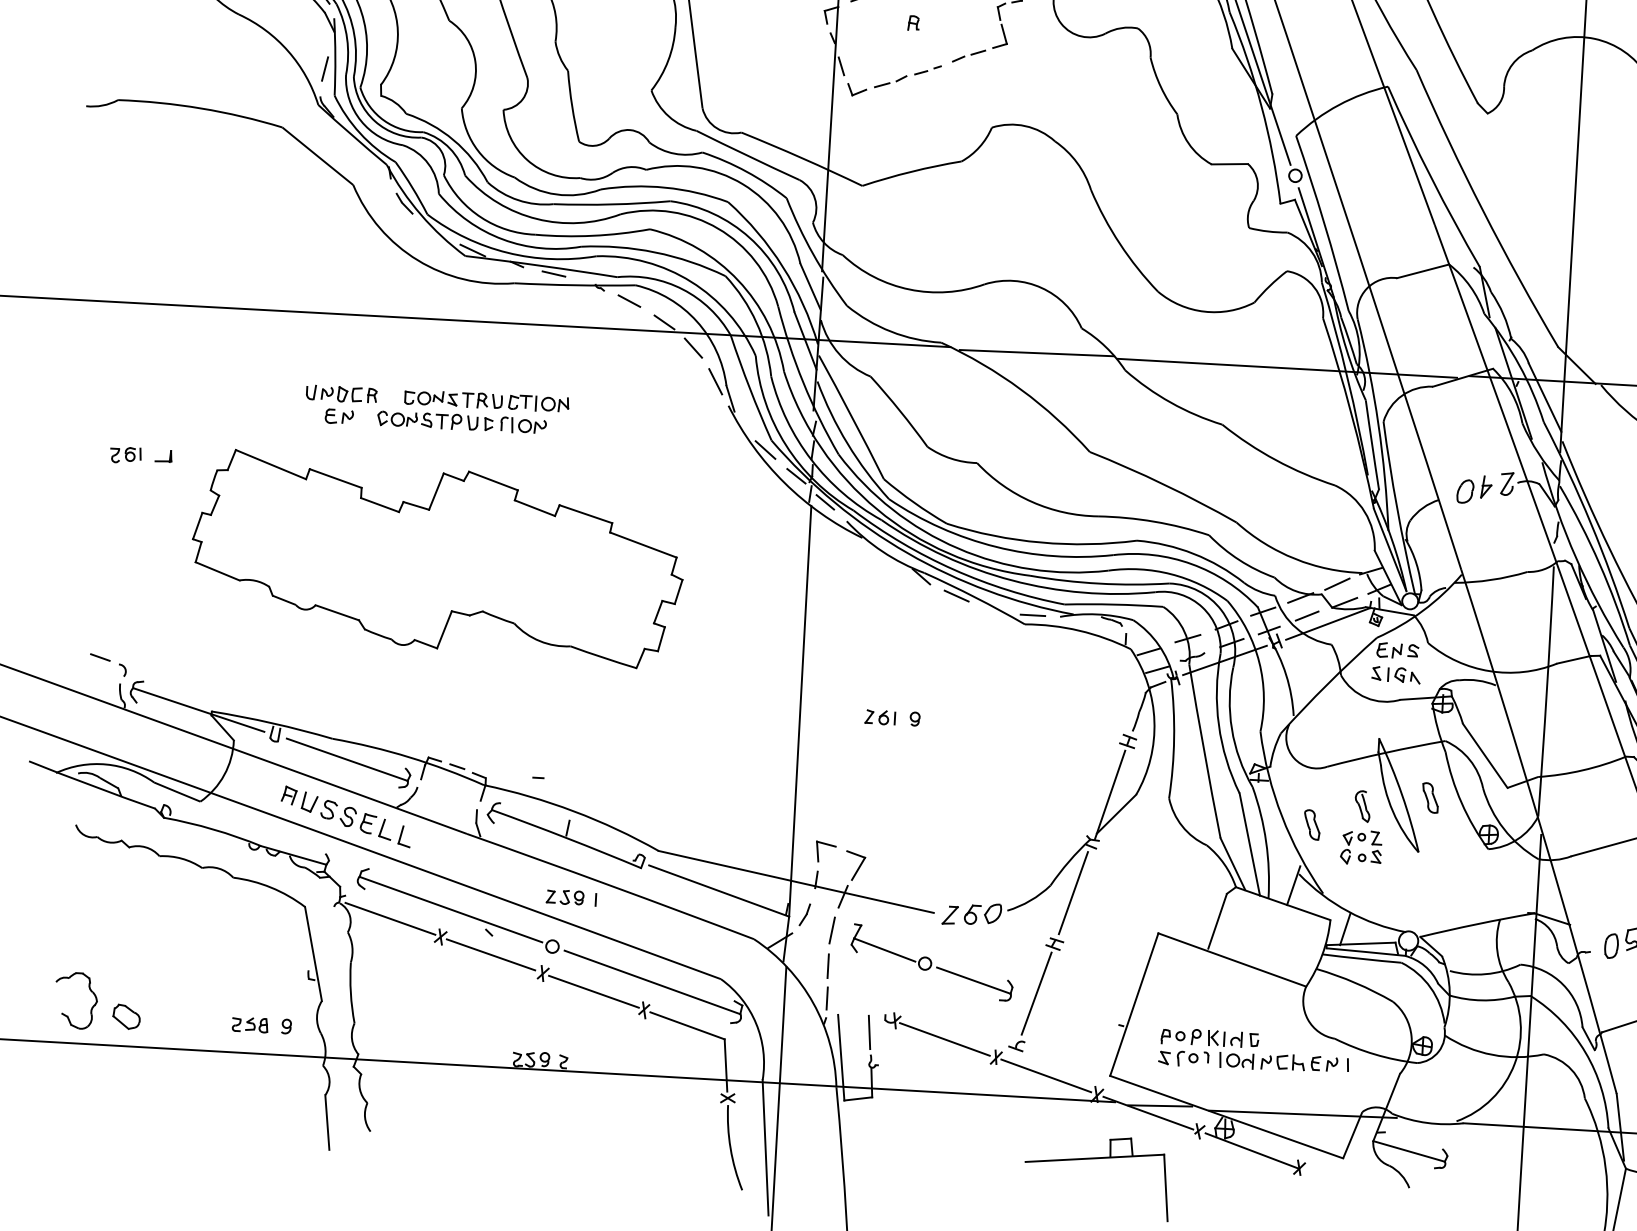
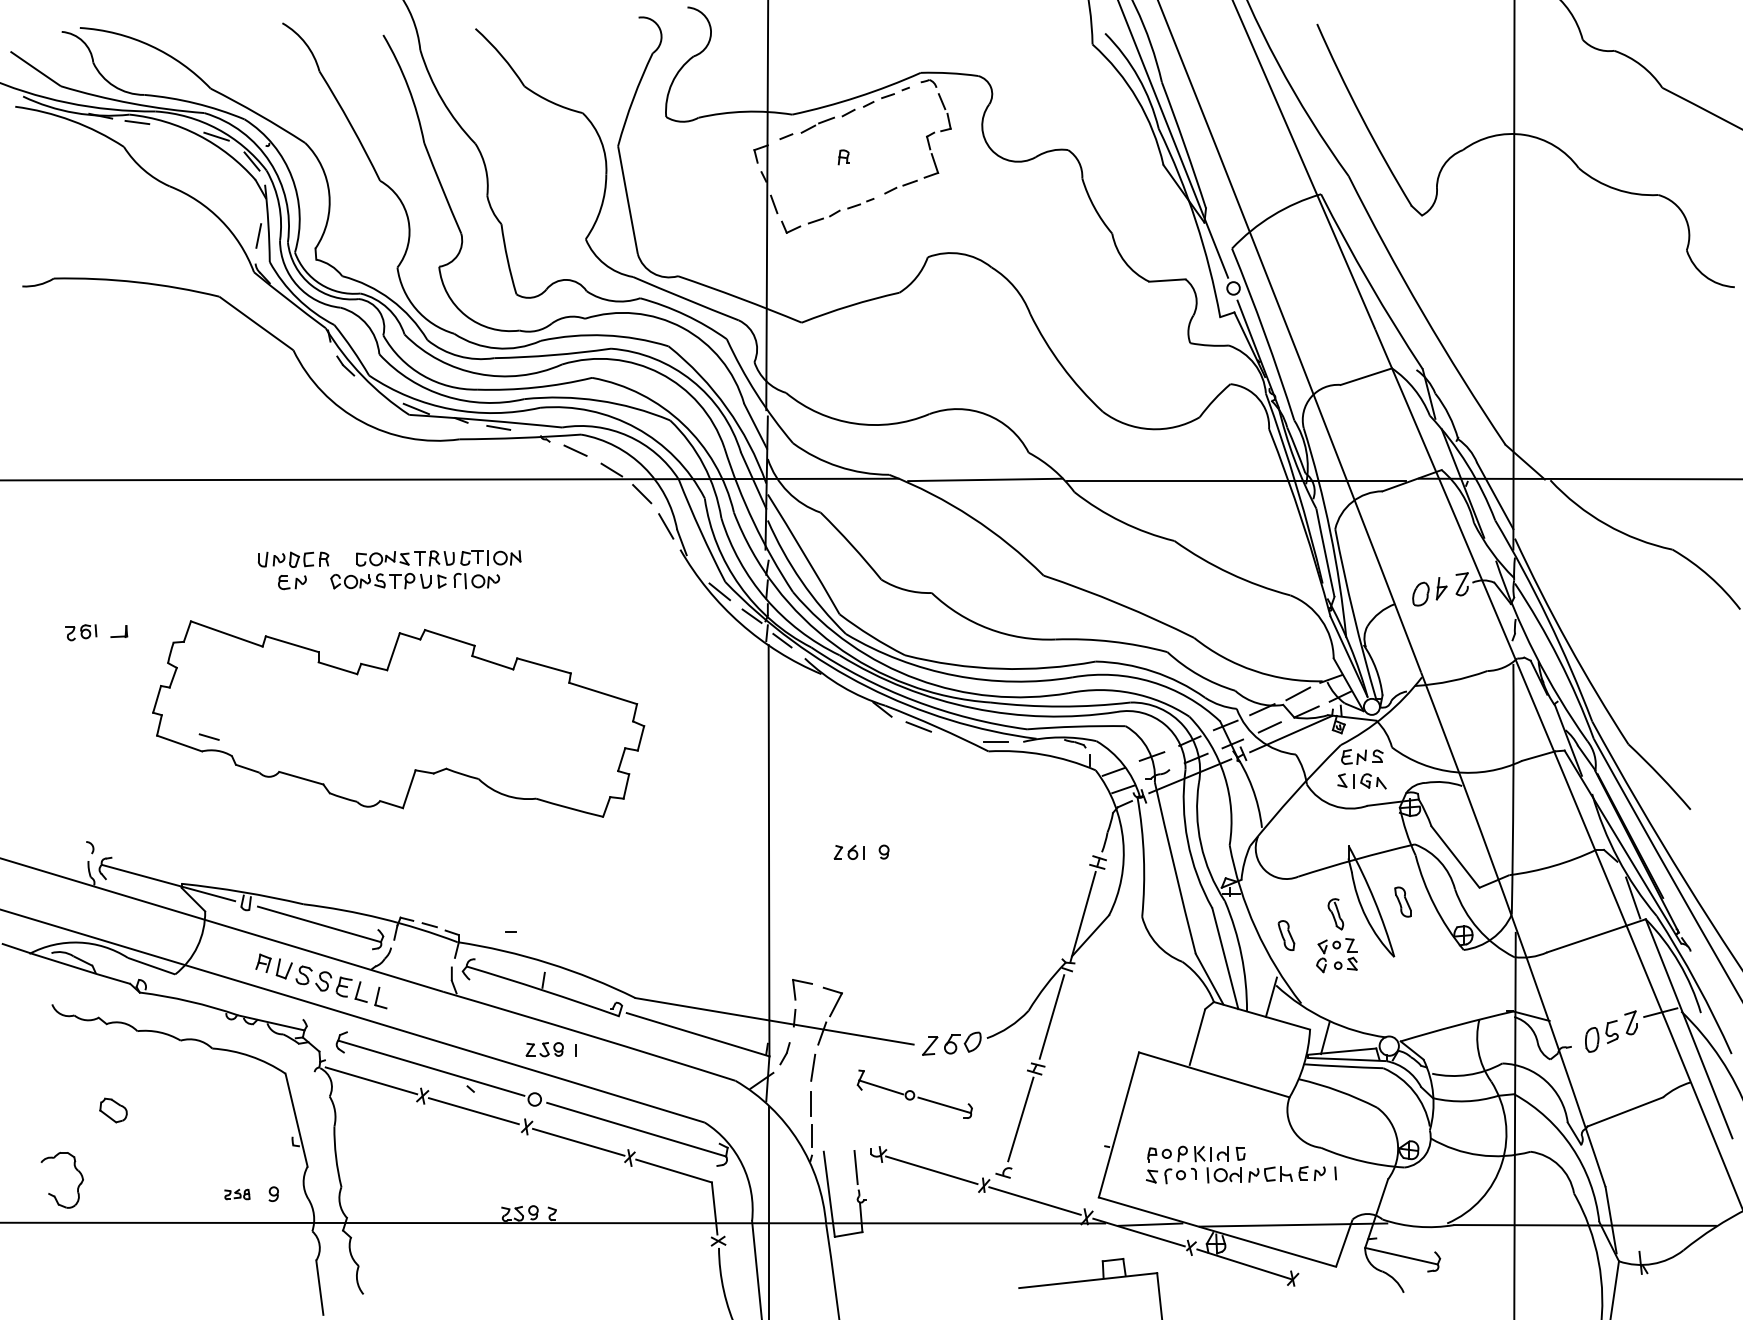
line: (99, 656) -> (208, 736), moved
part: (931, 962) -> (914, 1094), size x0.7
part: (126, 1016) -> (113, 1110), moved
part: (250, 1024) -> (237, 1194), size x0.7

